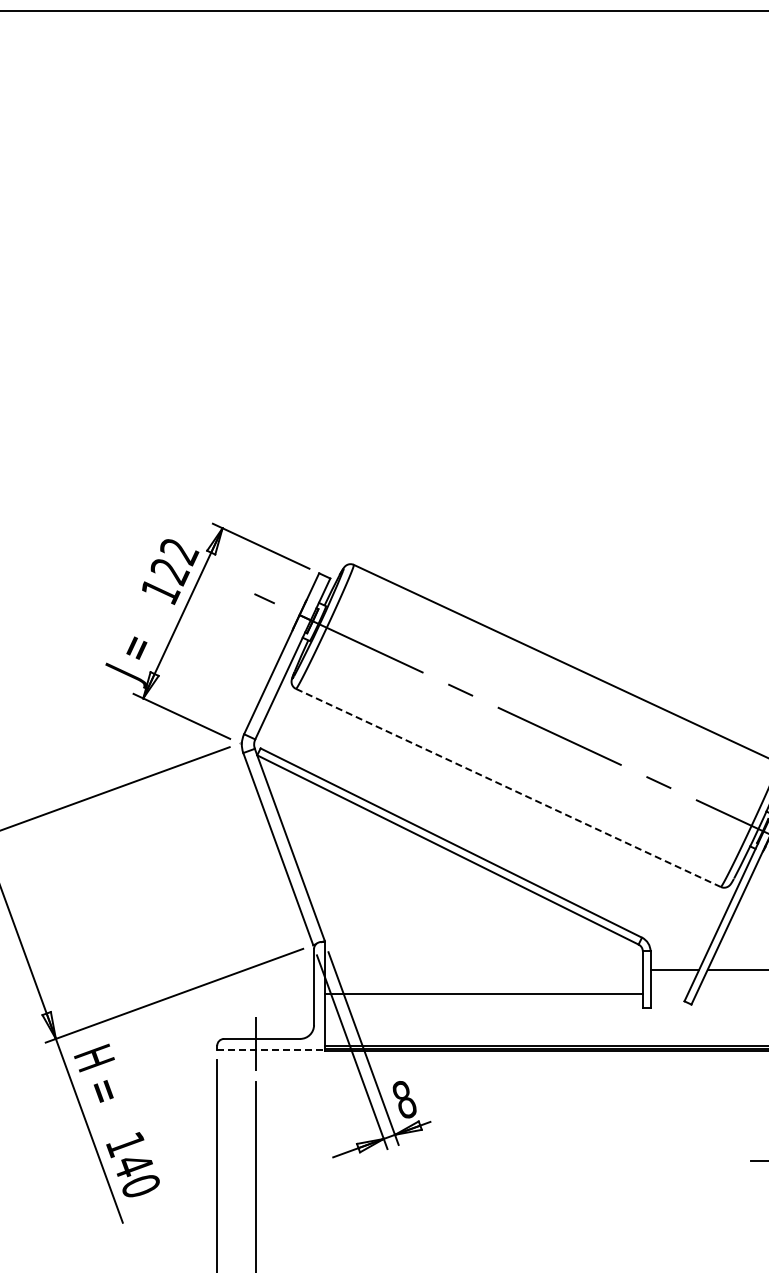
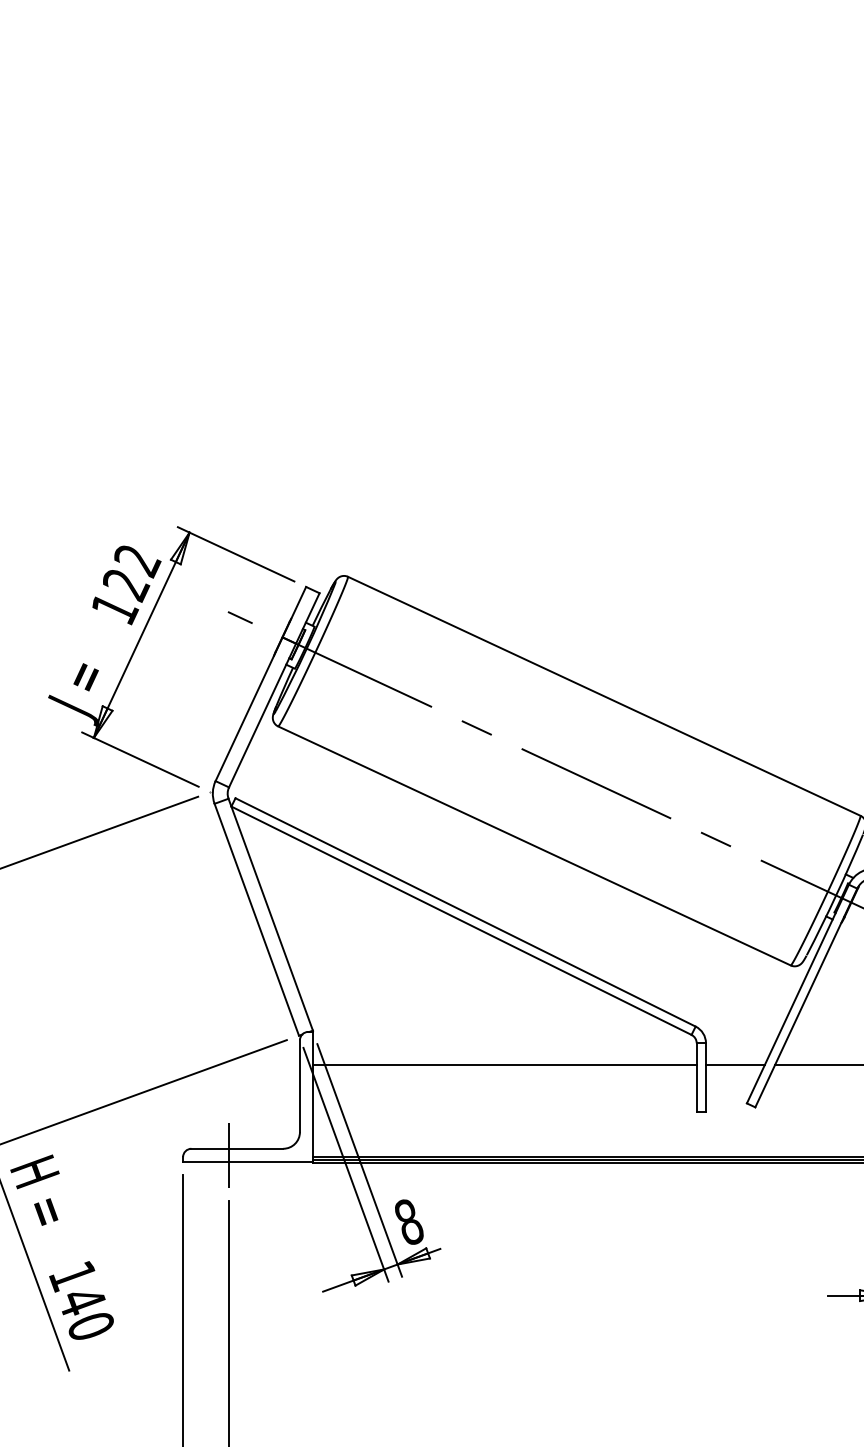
line: (508, 788) -> (534, 846), dashed -> solid
line: (483, 993) -> (504, 1065), moved
line: (271, 1049) -> (248, 1161), dashed -> solid

